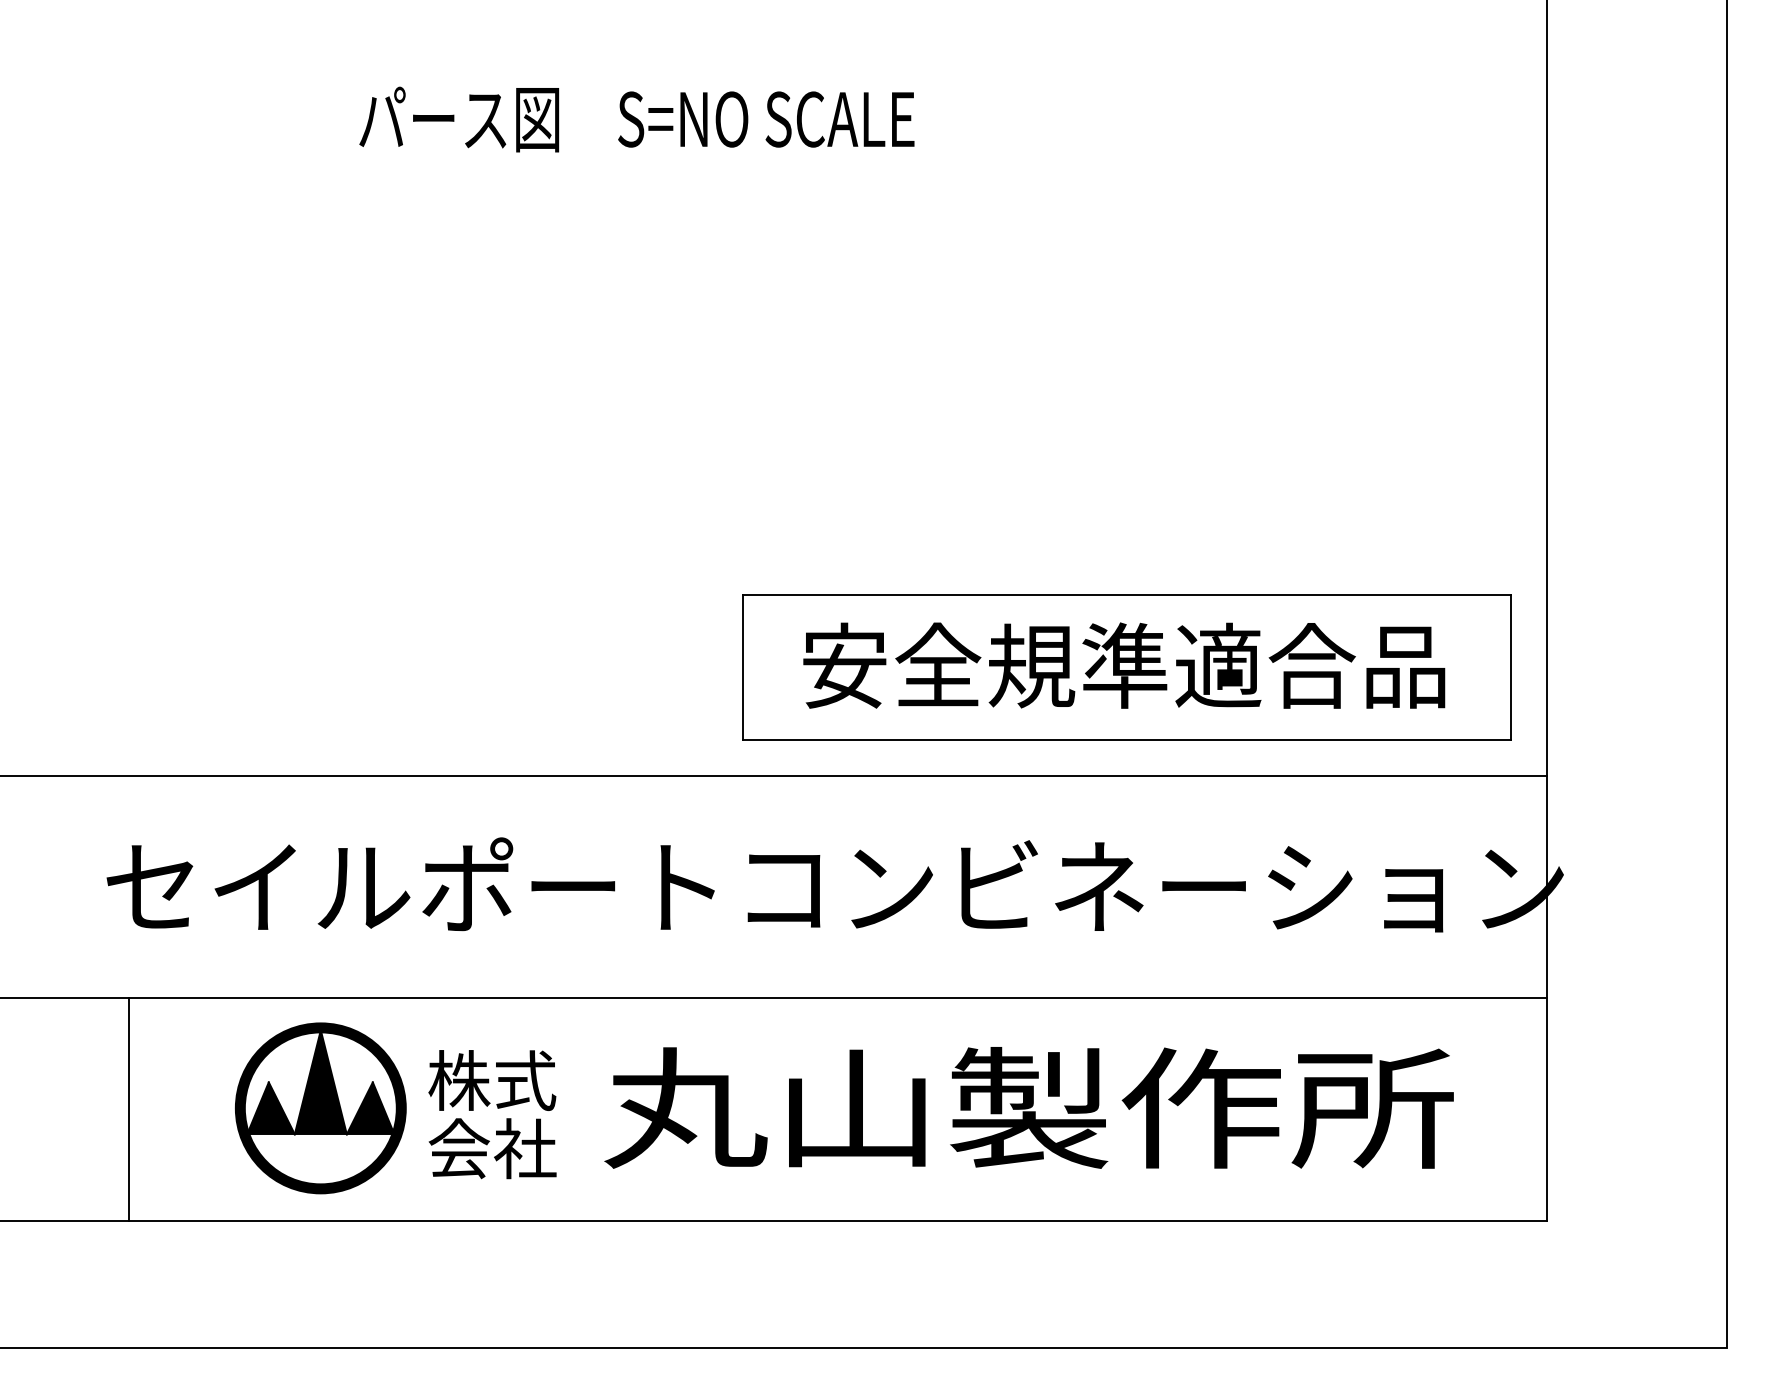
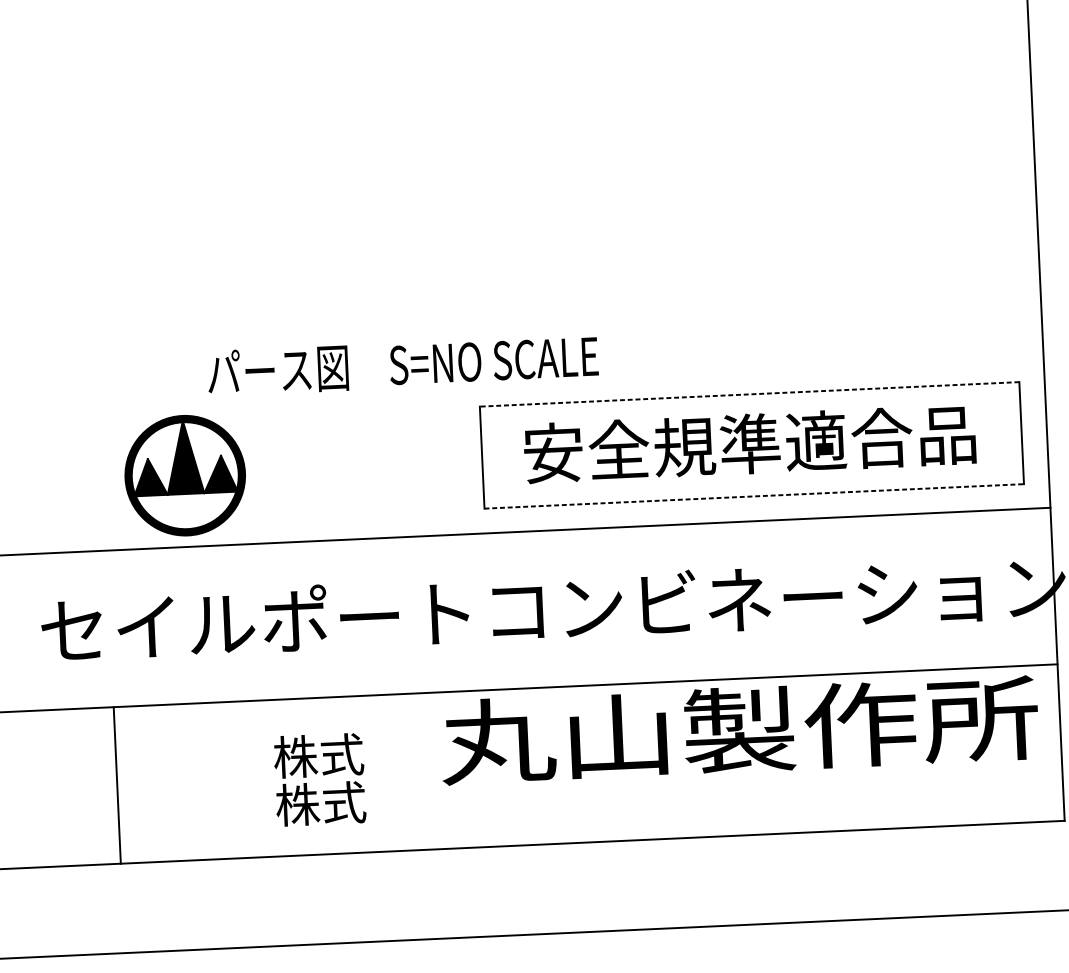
text: (636, 119) -> (402, 365), moved
line: (1127, 595) -> (749, 394), solid -> dashed
line: (1127, 740) -> (754, 496), solid -> dashed
text: (1028, 1107) -> (739, 729), moved
part: (320, 1108) -> (185, 475), moved
line: (129, 1109) -> (117, 785), moved
text: (492, 1148) -> (321, 803), 会社 -> 株式

